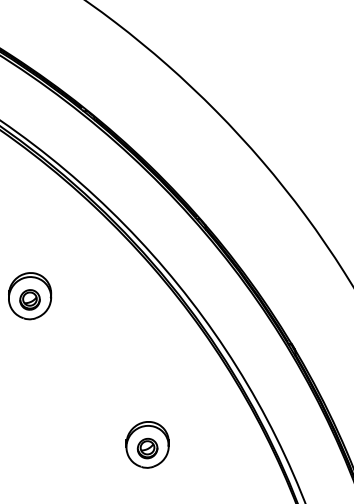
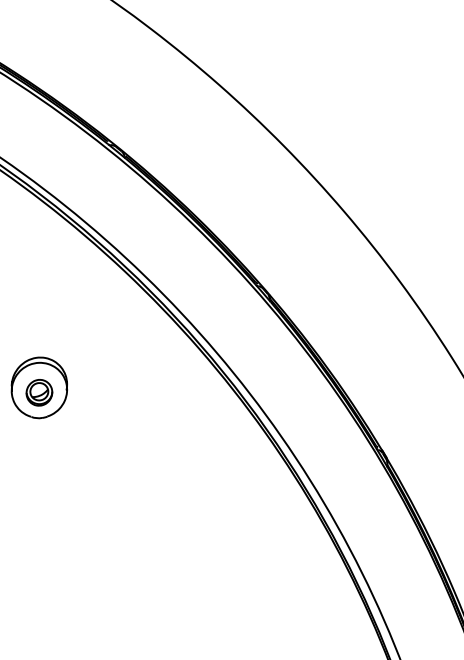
part: (147, 444) -> (193, 582), removed

